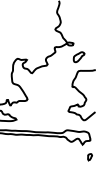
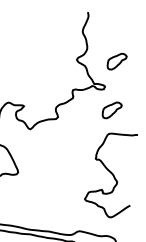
part: (78, 28) -> (116, 62), added

